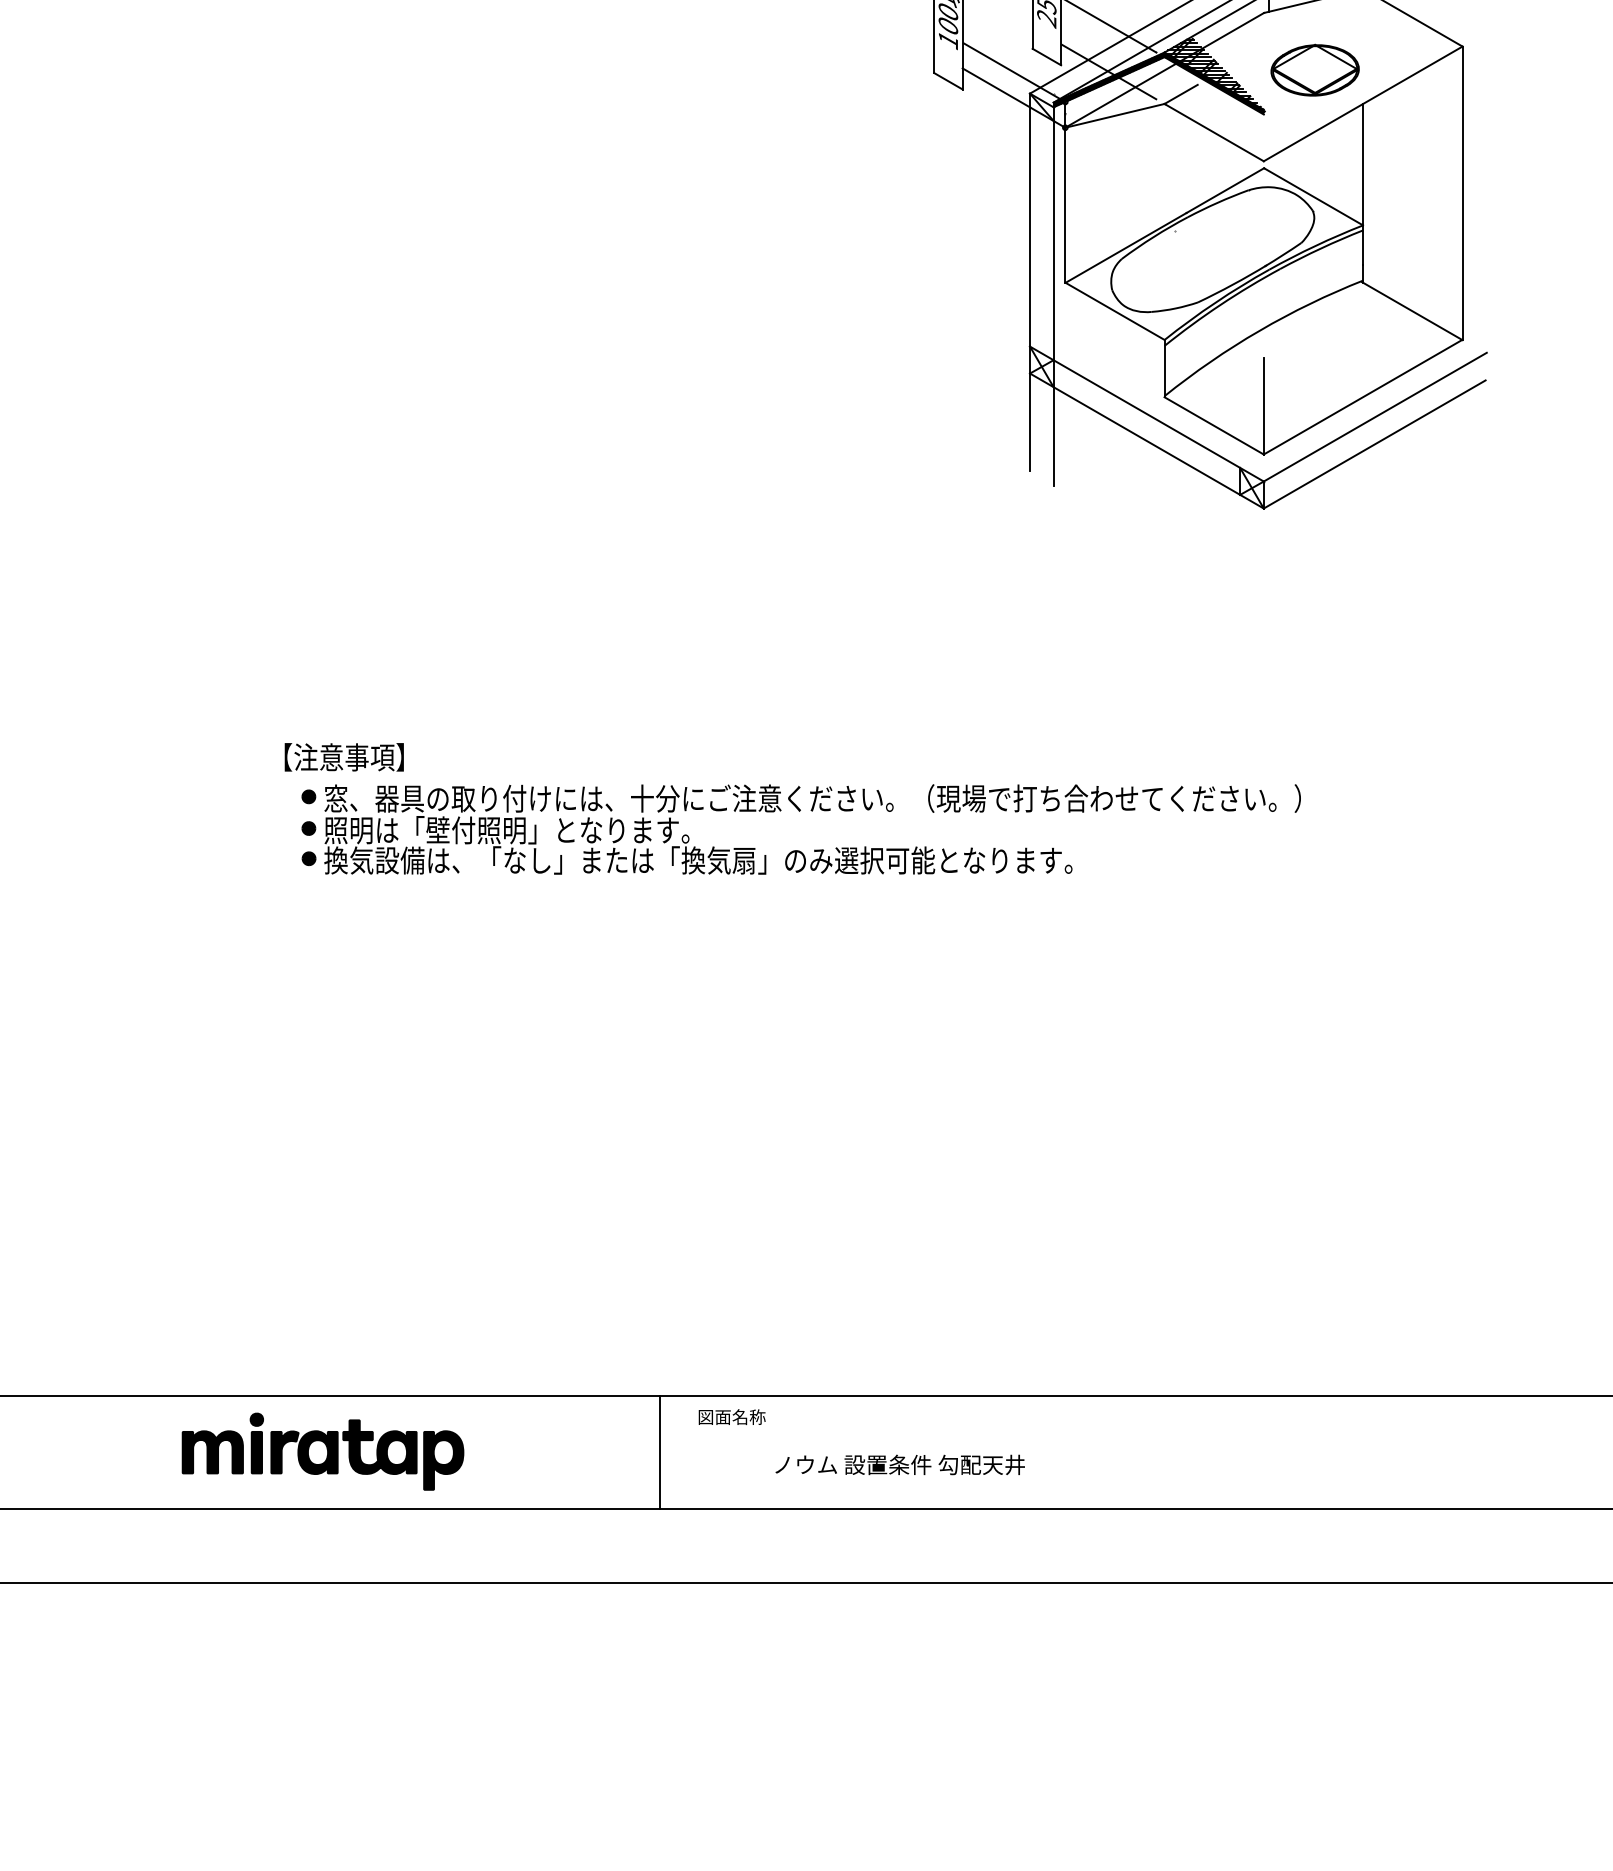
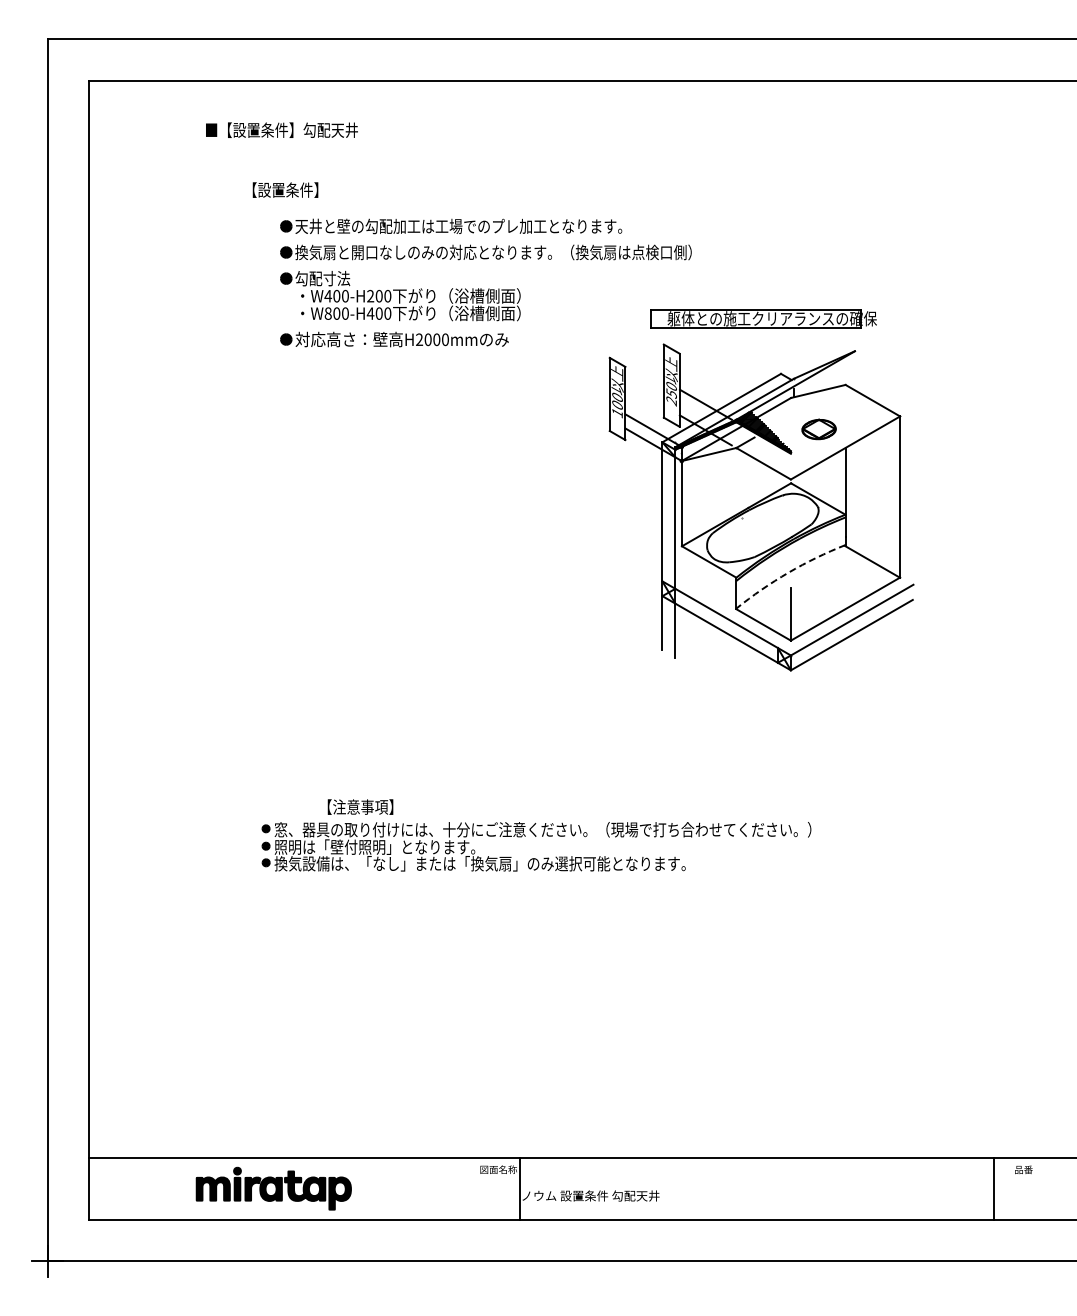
part: (1314, 70) -> (818, 429), size x0.7
arc: (1259, 330) -> (788, 572), solid -> dashed
text: (344, 756) -> (360, 806), moved
line: (658, 1451) -> (519, 1188), moved

